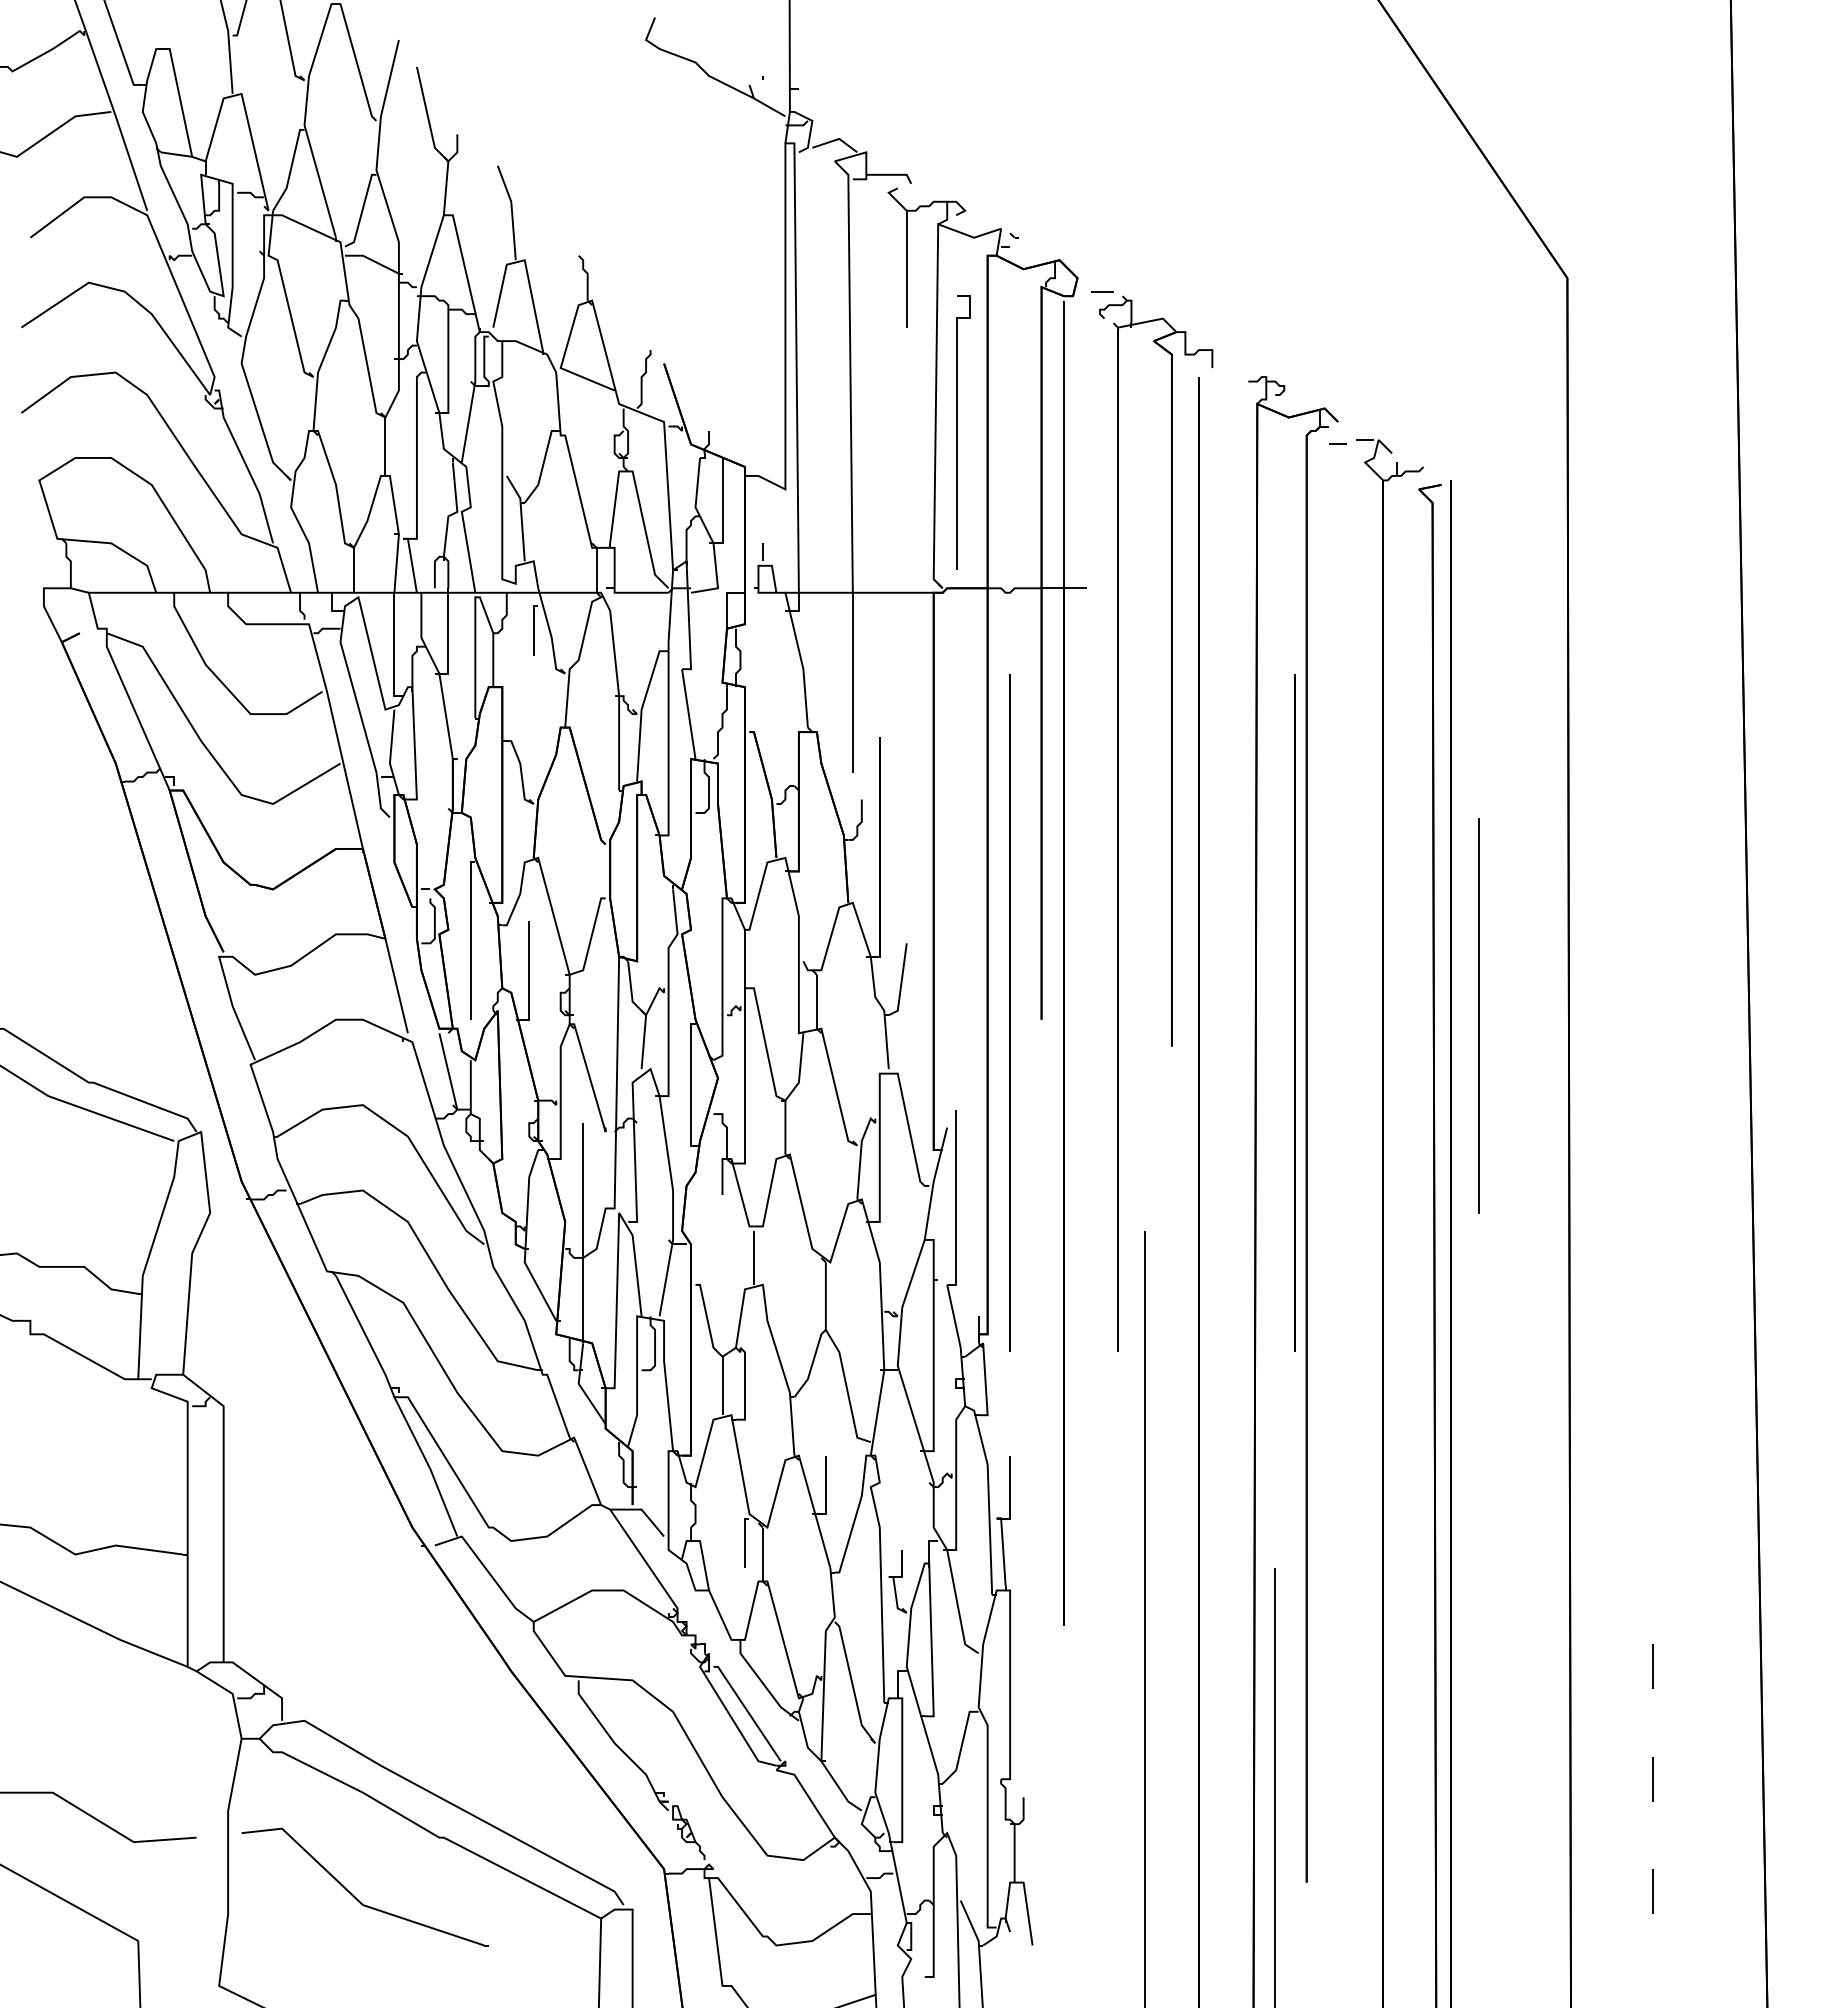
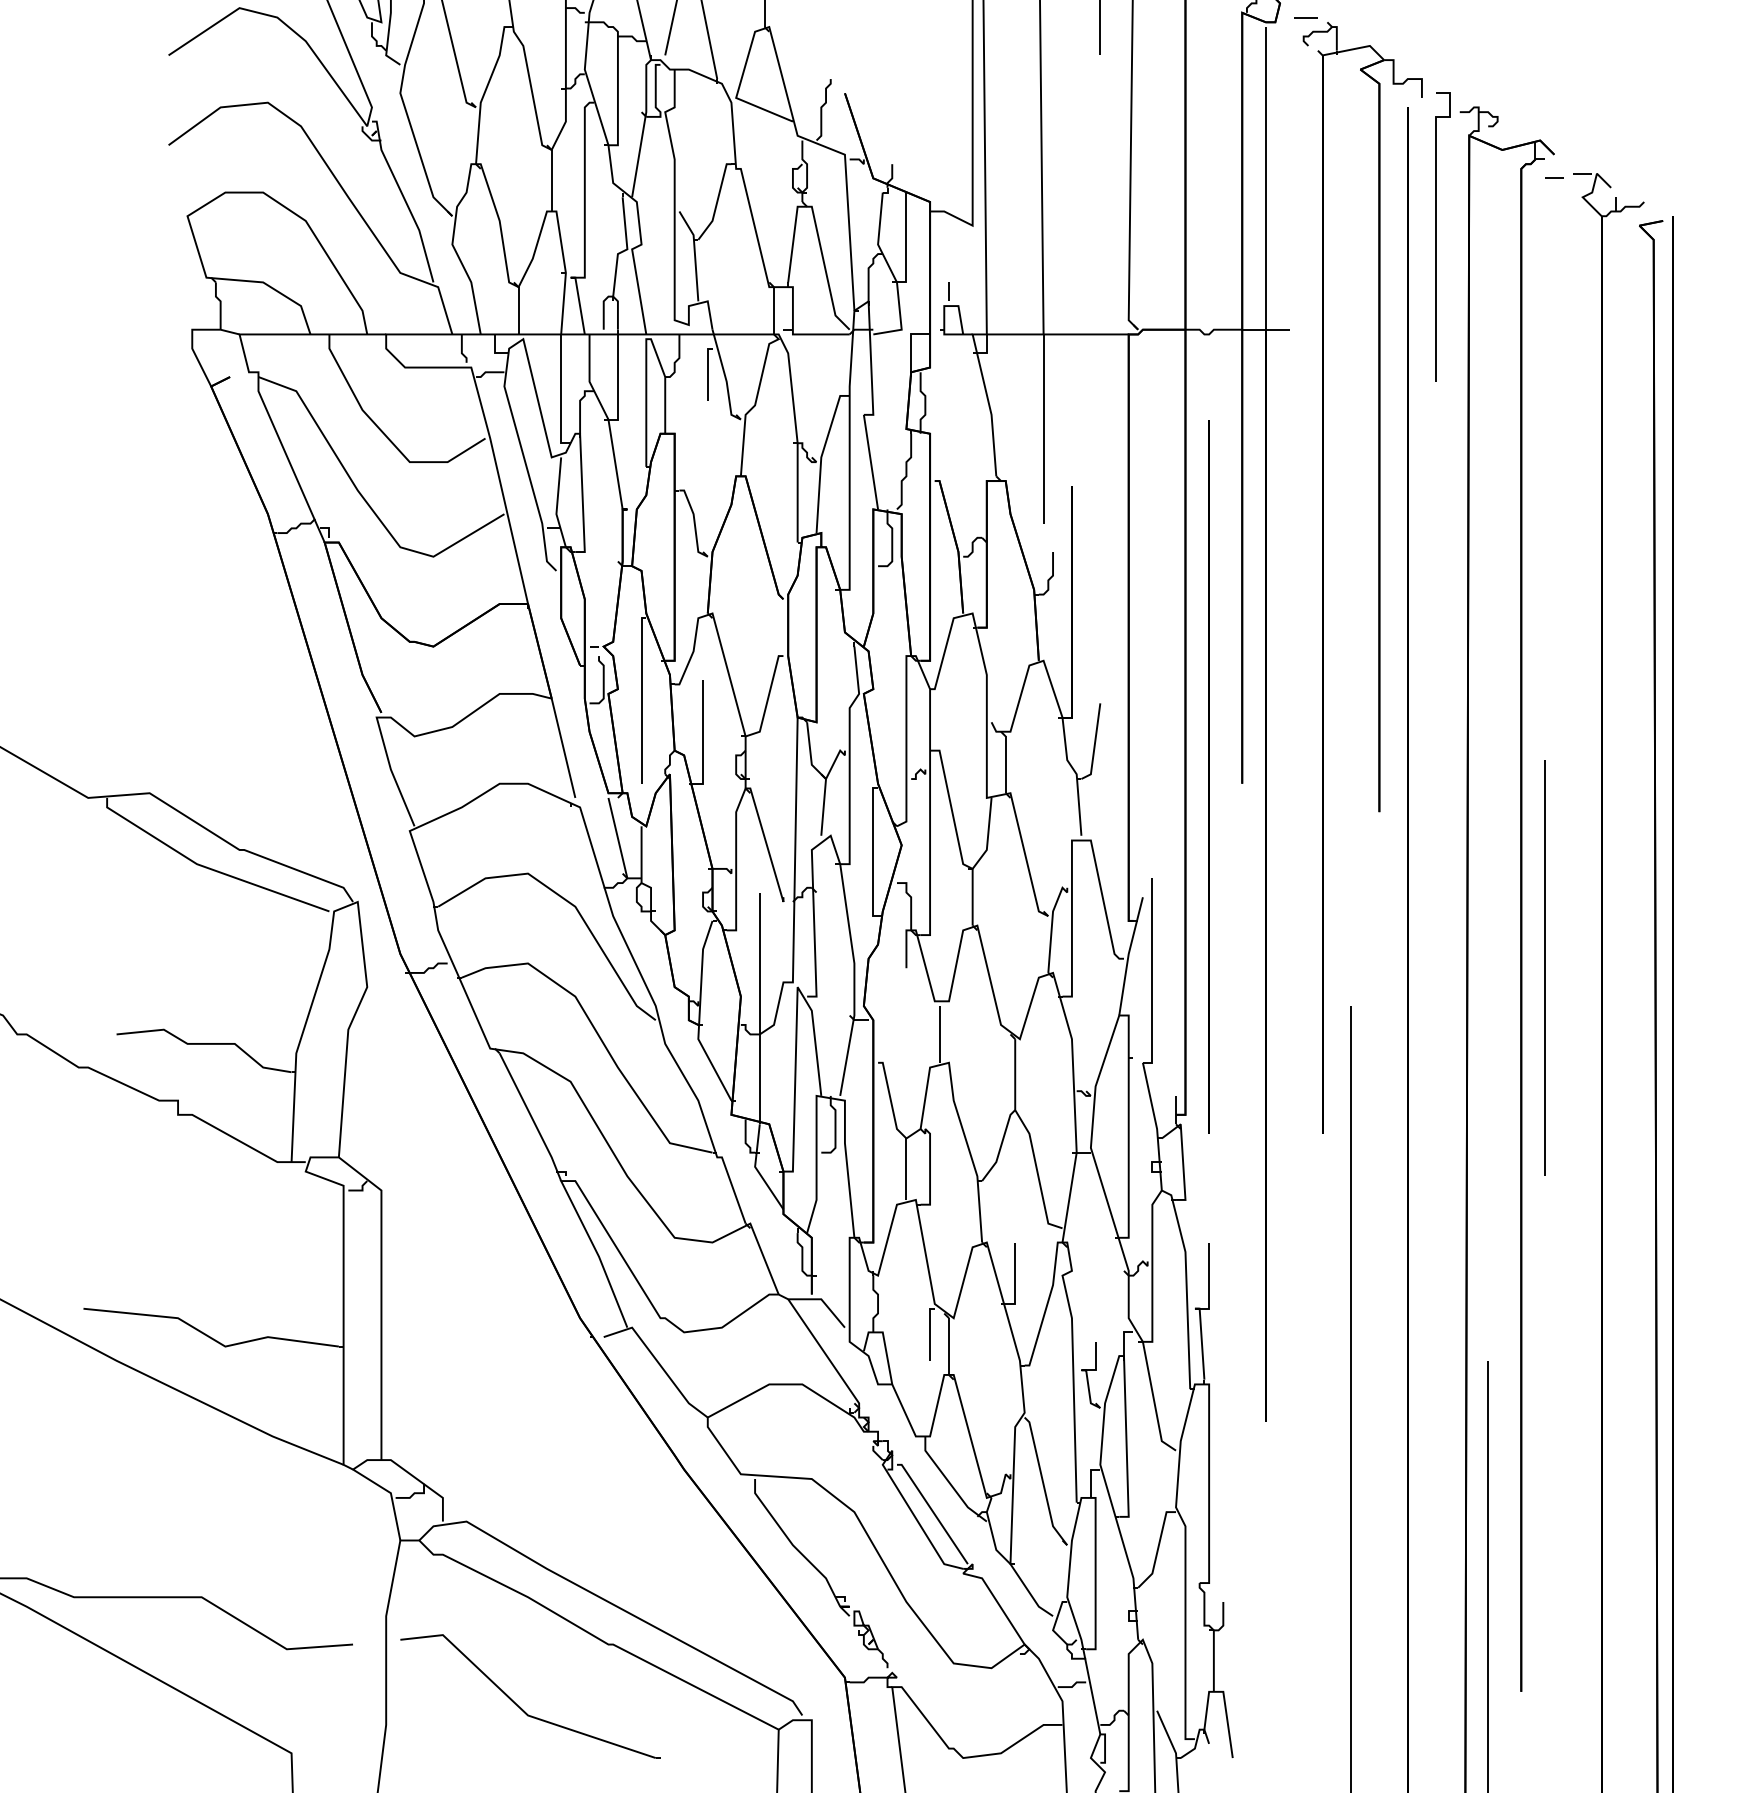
line: (957, 432) -> (1436, 237), moved
line: (1294, 1012) -> (1508, 776), removed
line: (1478, 1015) -> (1544, 967), moved

